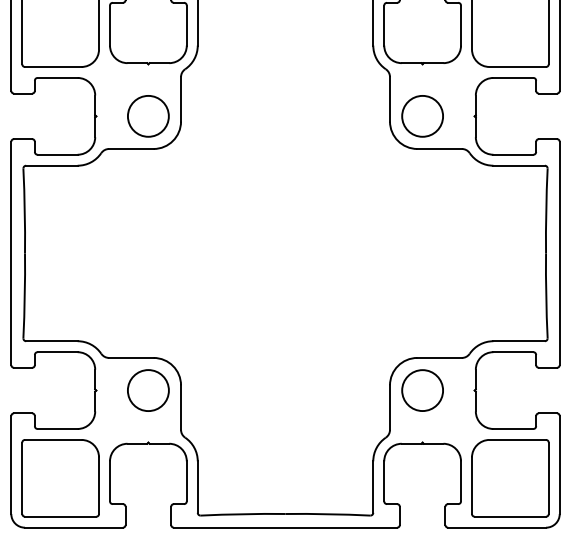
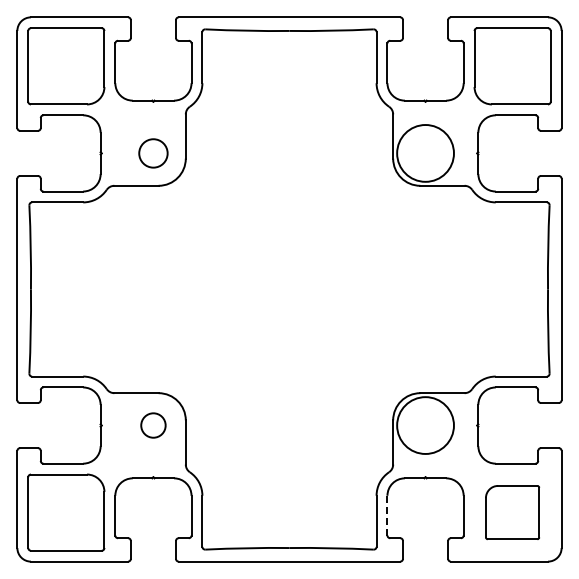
circle: (148, 116) -> (153, 153), size x0.7
circle: (422, 116) -> (425, 153), size x1.4
circle: (148, 390) -> (153, 425), size x0.6
circle: (422, 390) -> (425, 425), size x1.4
part: (510, 478) -> (512, 512), size x0.7
line: (384, 481) -> (387, 515), solid -> dashed

